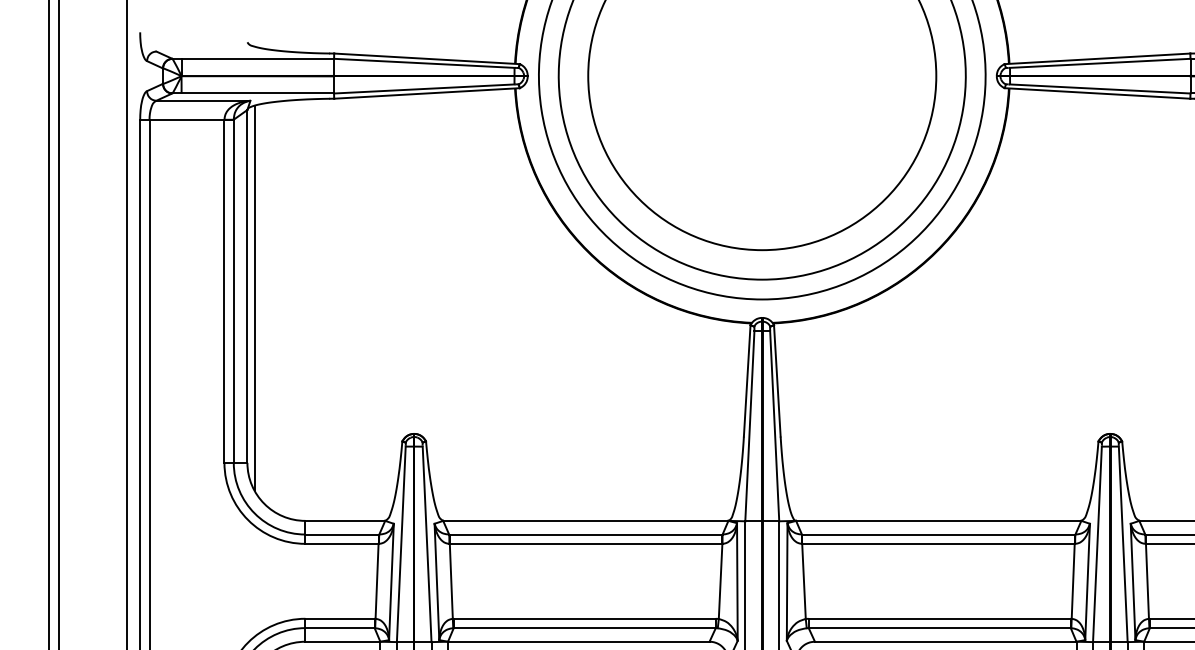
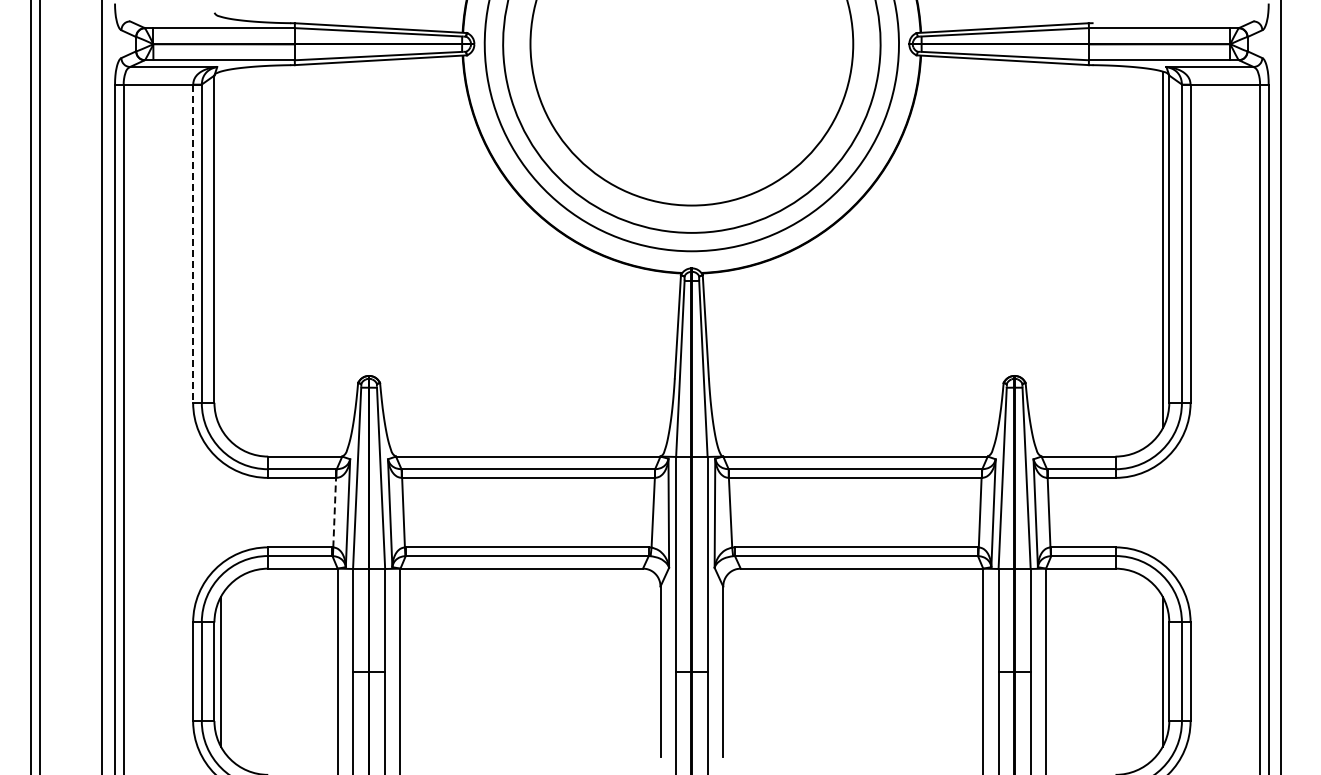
line: (224, 291) -> (193, 243), solid -> dashed
line: (255, 297) -> (221, 249), removed
line: (376, 581) -> (334, 512), solid -> dashed

